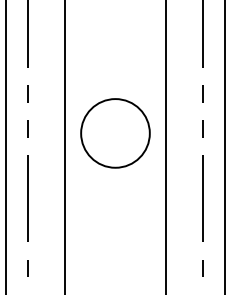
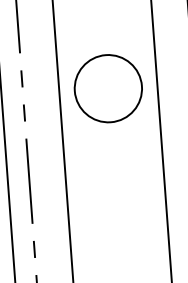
circle: (115, 133) -> (108, 88), moved

